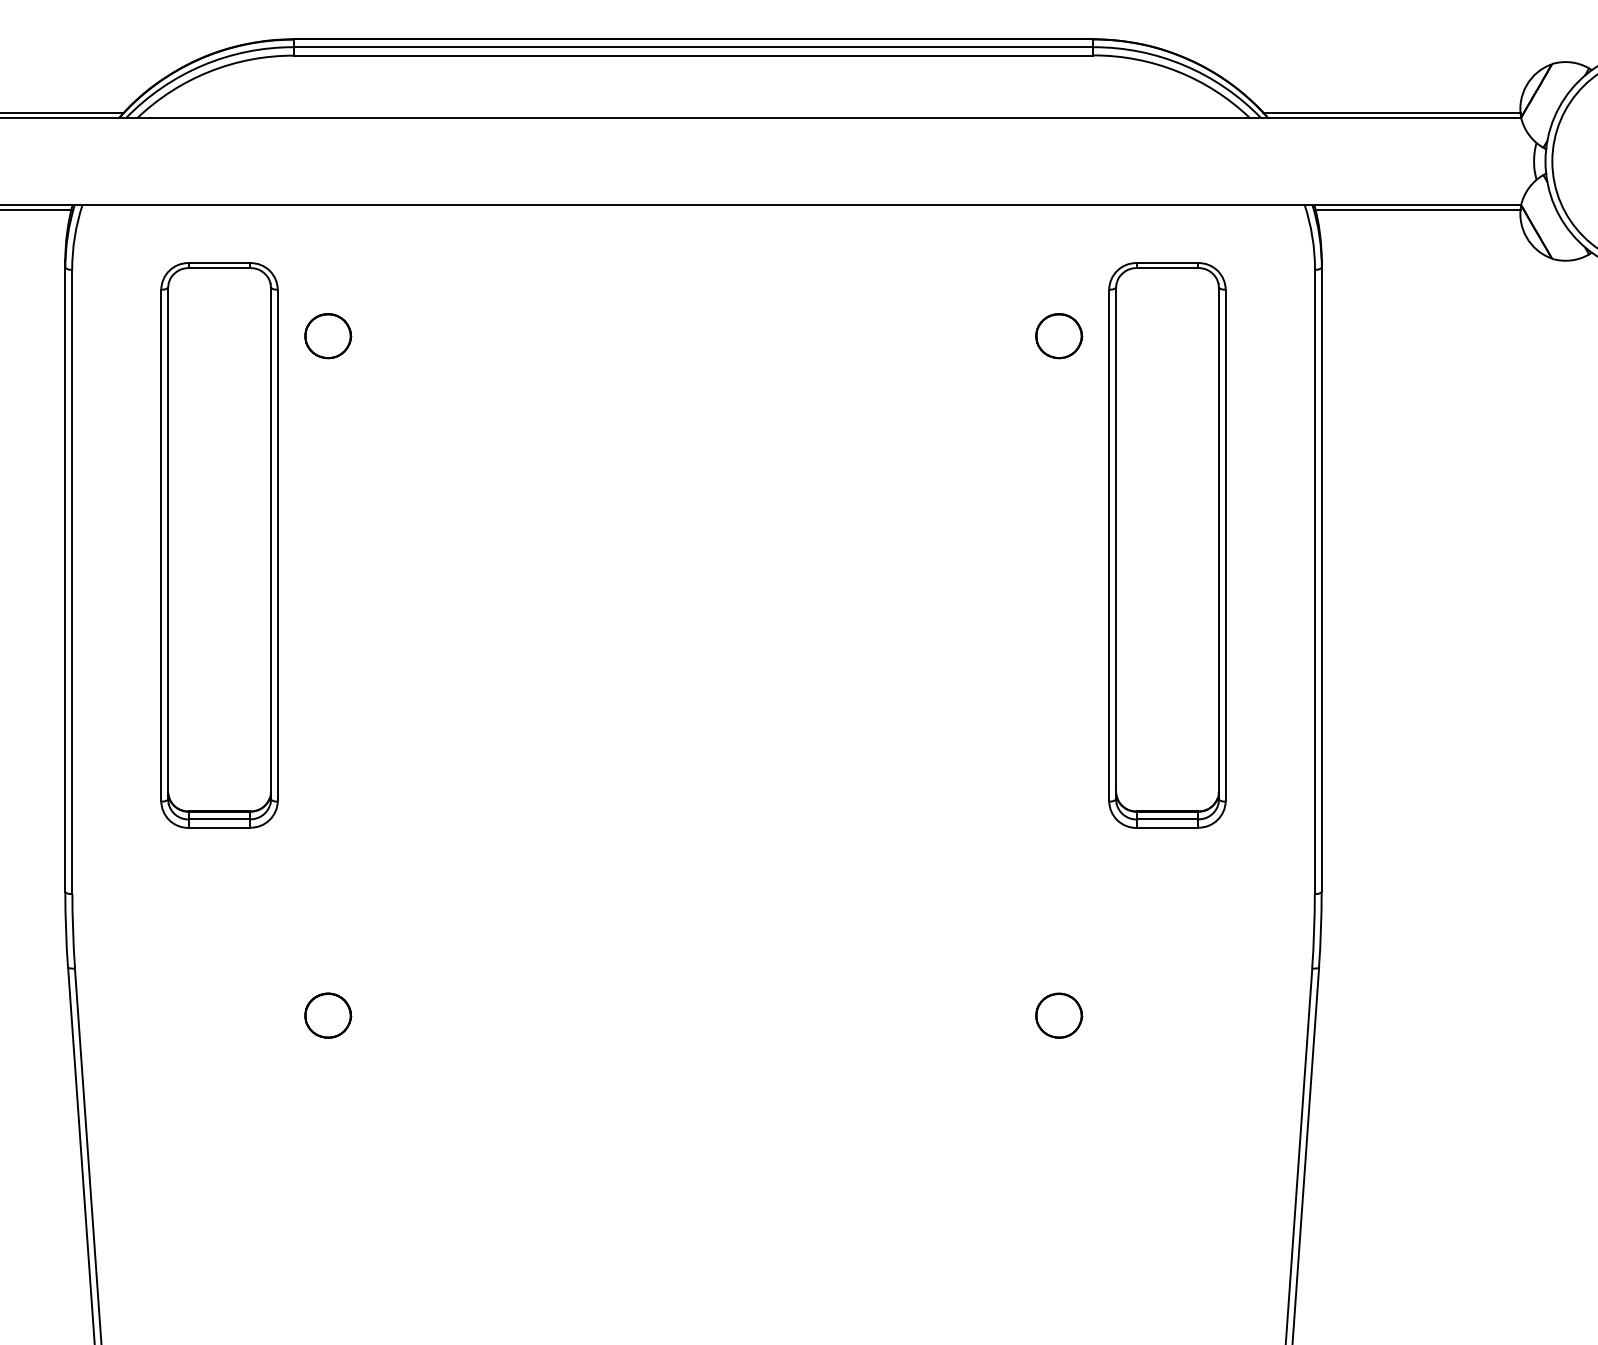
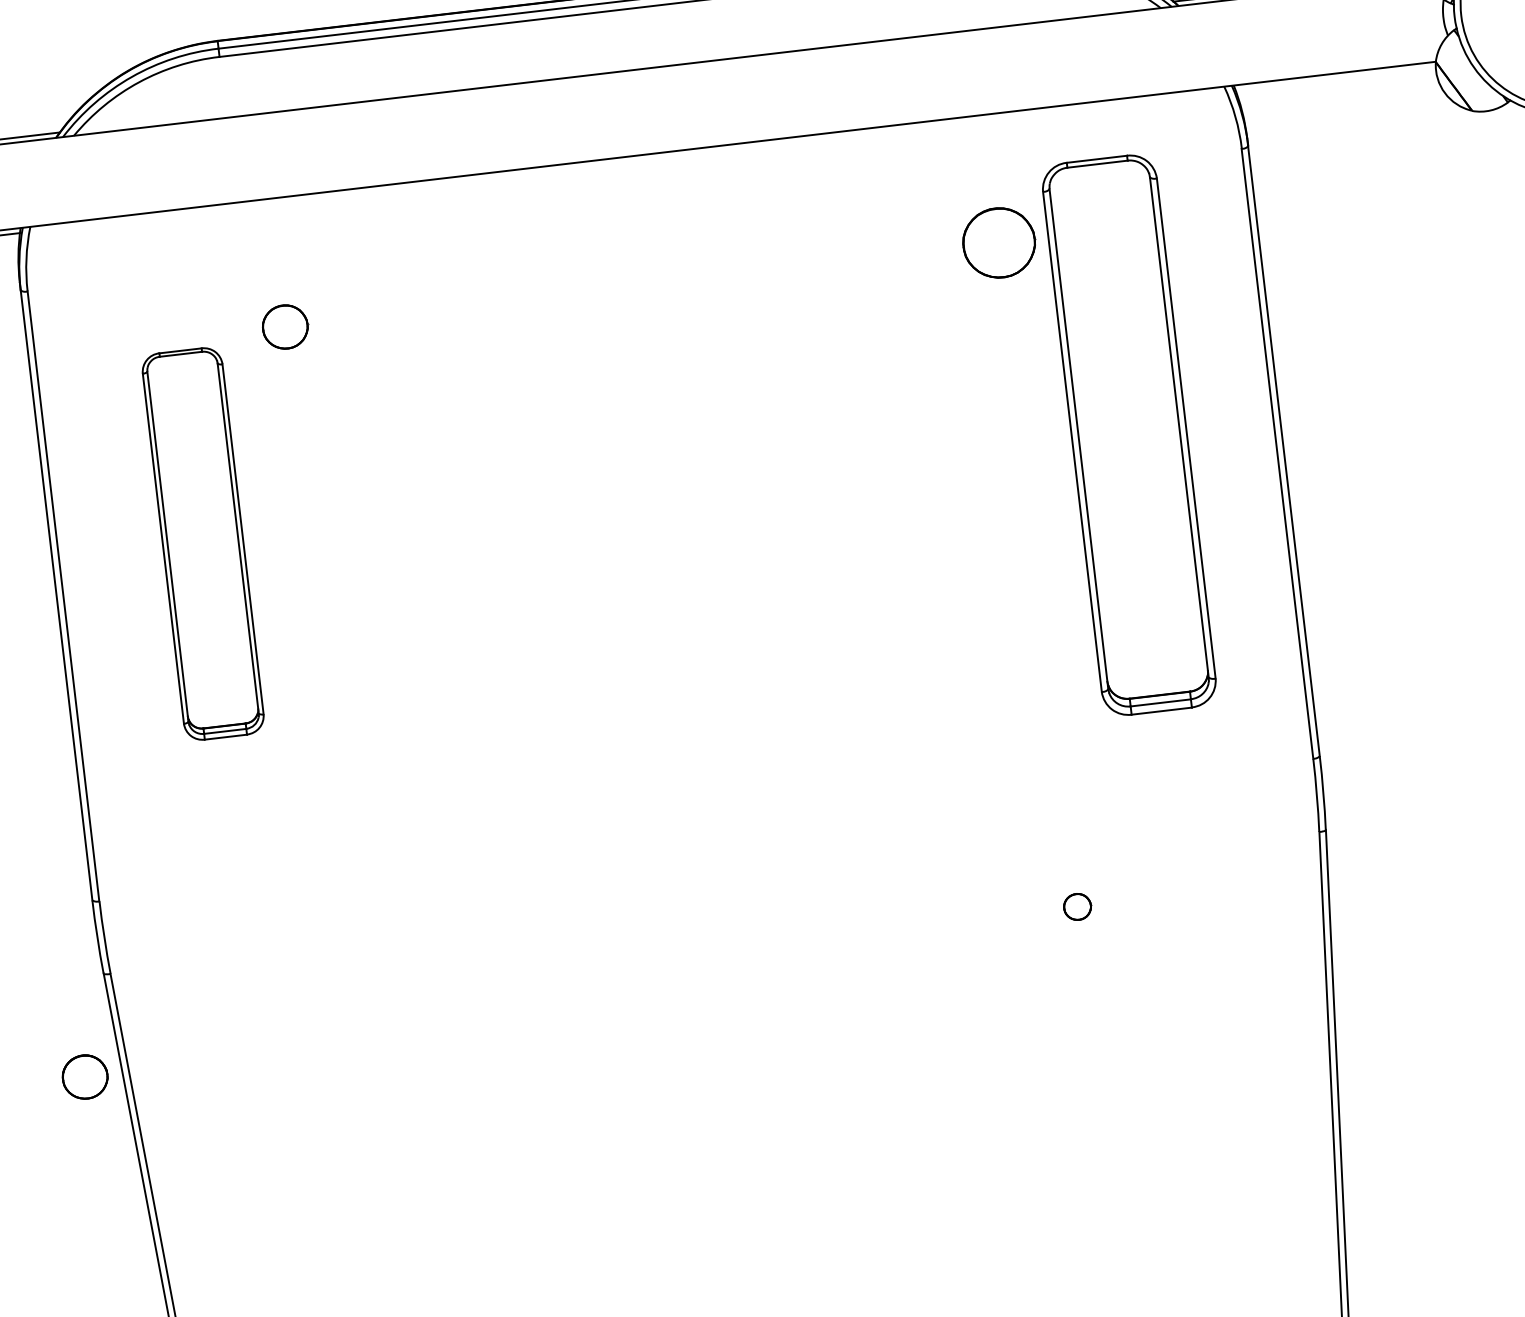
line: (1417, 209) -> (1335, 78), removed
part: (1059, 336) -> (999, 243), size x1.6
part: (219, 545) -> (203, 544), size x0.7
part: (328, 1015) -> (85, 1076), moved
part: (1059, 1015) -> (1077, 906), size x0.6

